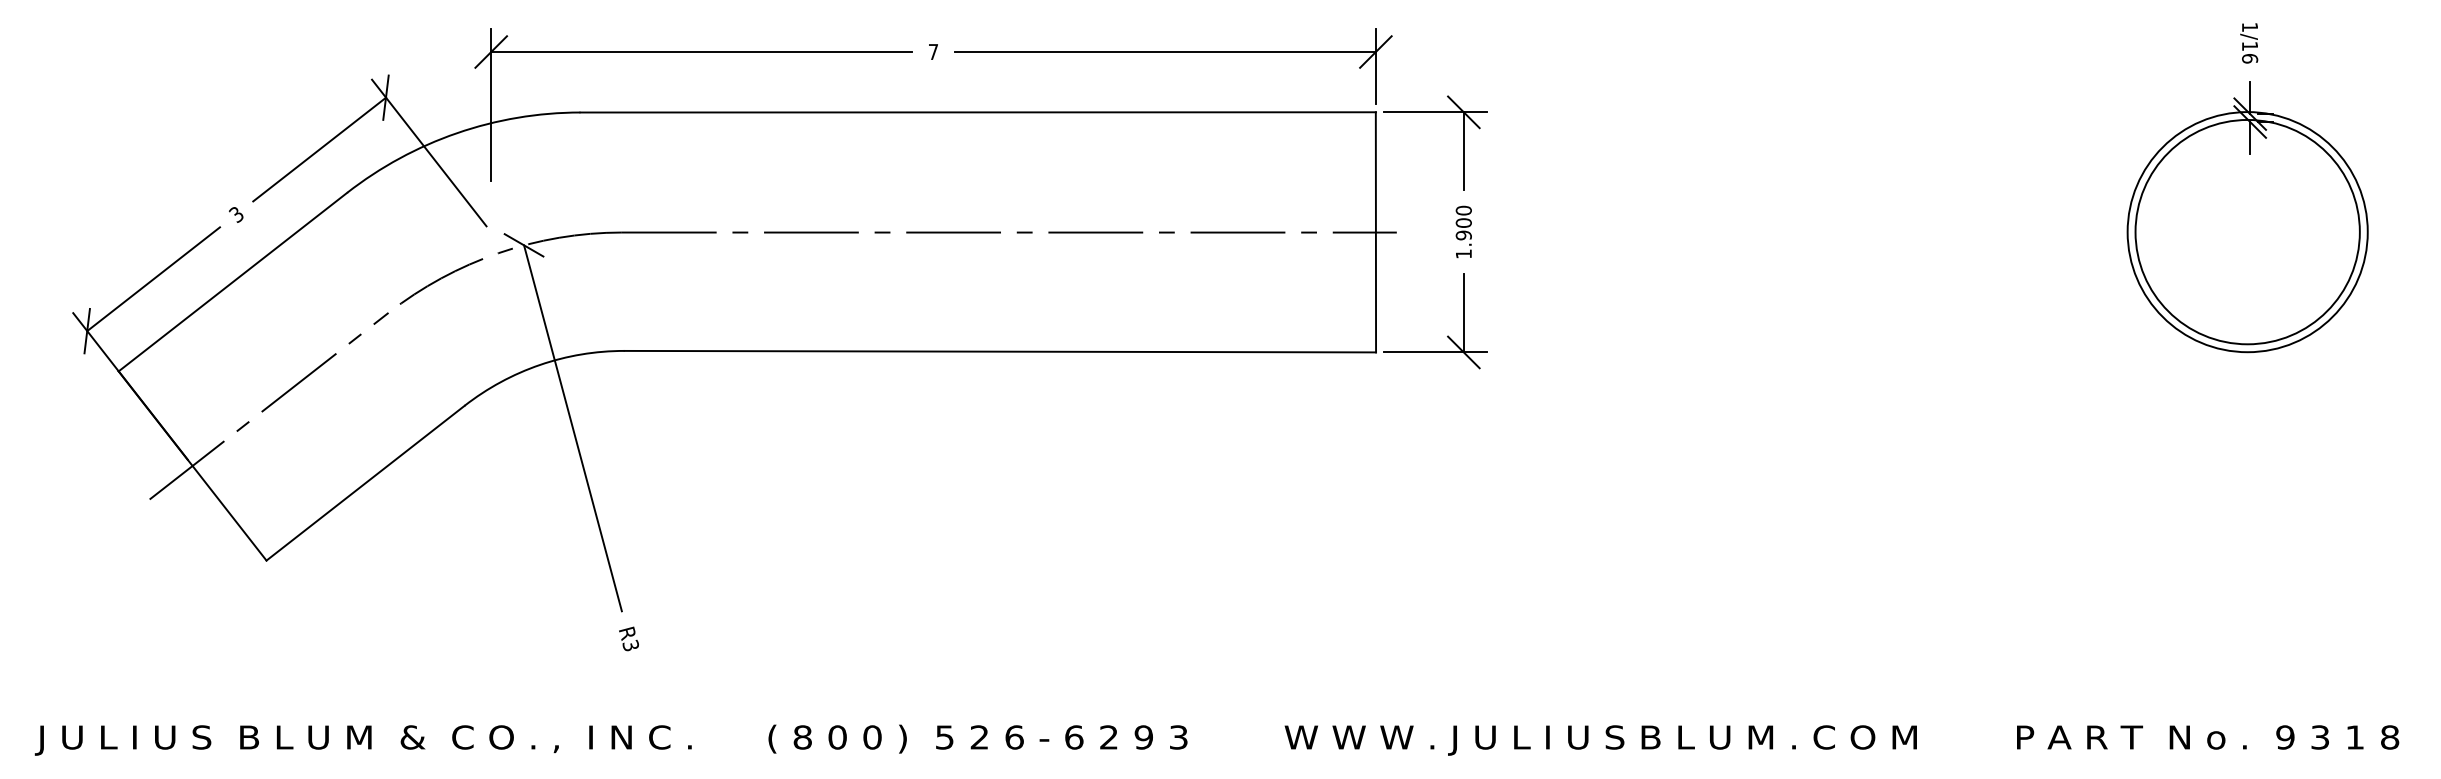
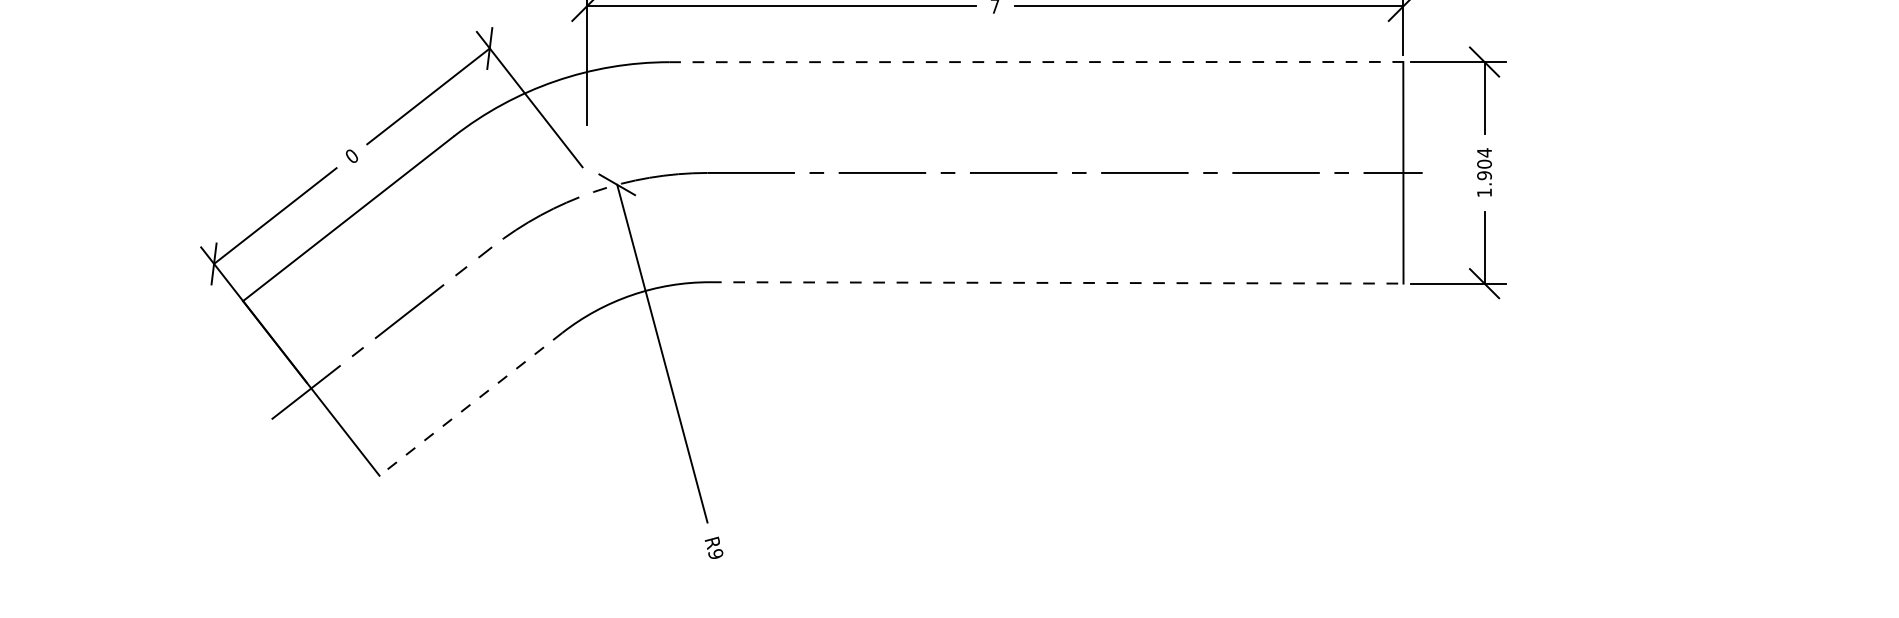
line: (978, 112) -> (1036, 62), solid -> dashed
text: (1463, 210) -> (1484, 152), 1.900 -> 1.904
text: (235, 214) -> (350, 156), 3 -> 0
line: (1000, 351) -> (1056, 282), solid -> dashed
line: (365, 483) -> (470, 404), solid -> dashed
text: (630, 645) -> (715, 554), R3 -> R9

